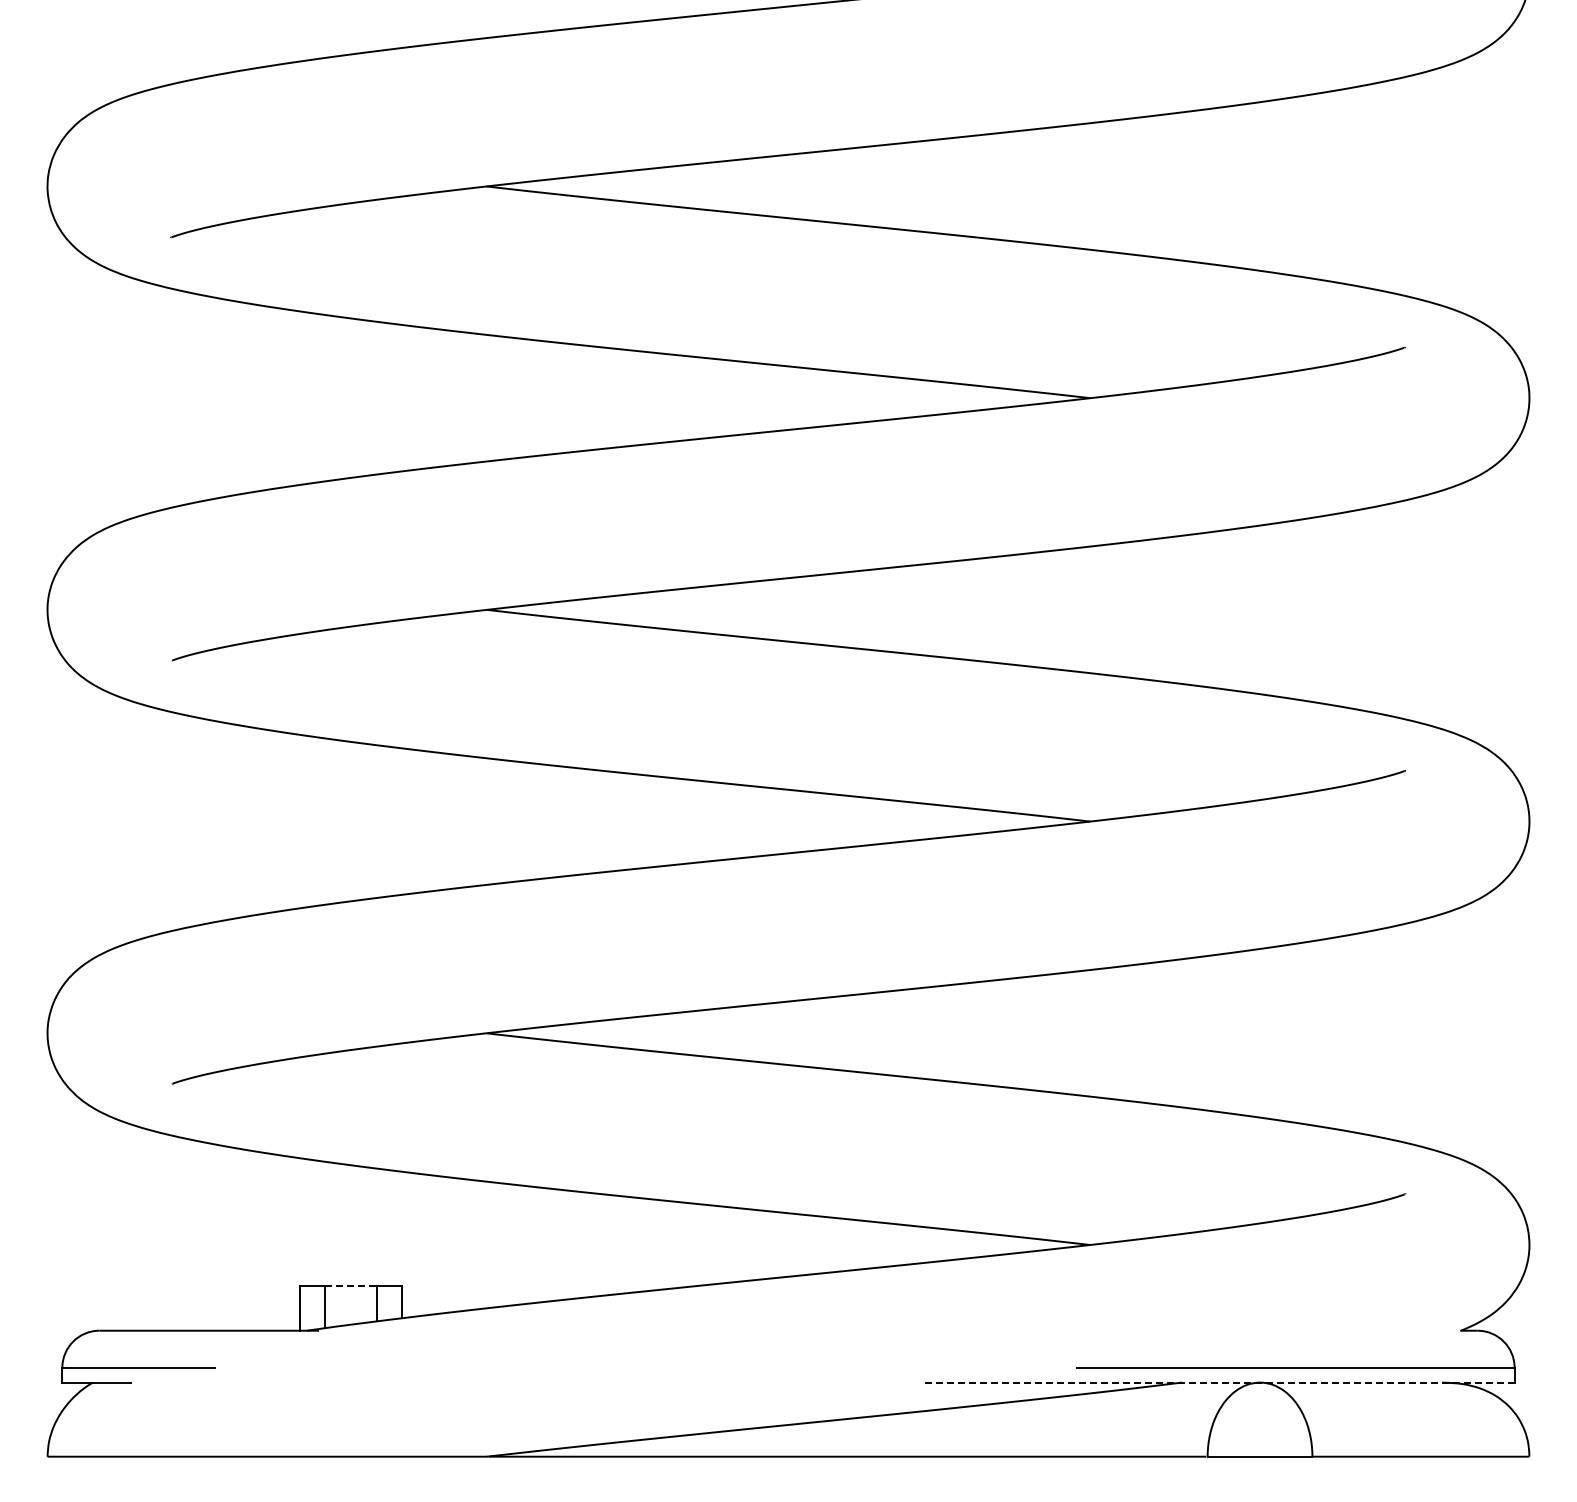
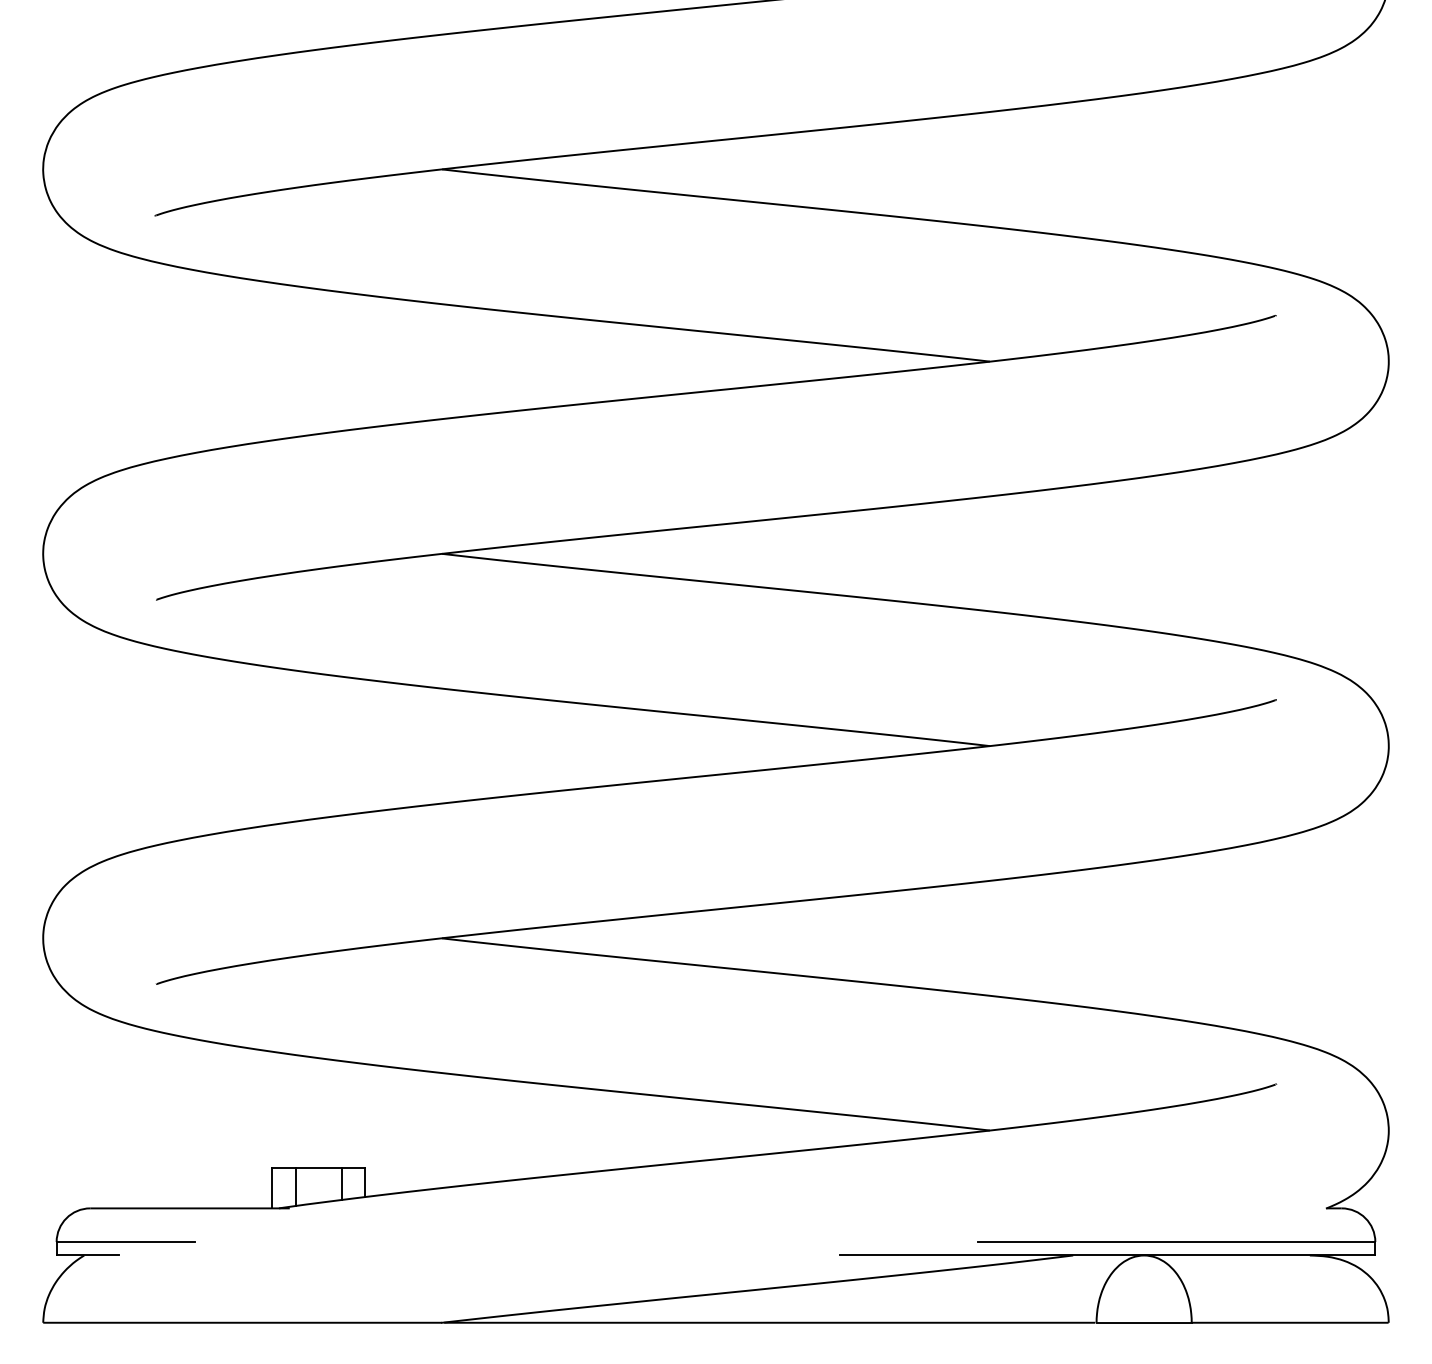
line: (351, 1286) -> (319, 1168), dashed -> solid
line: (1220, 1382) -> (1108, 1255), dashed -> solid

